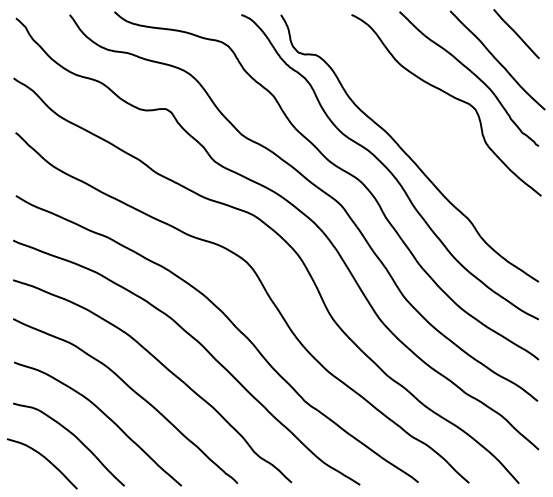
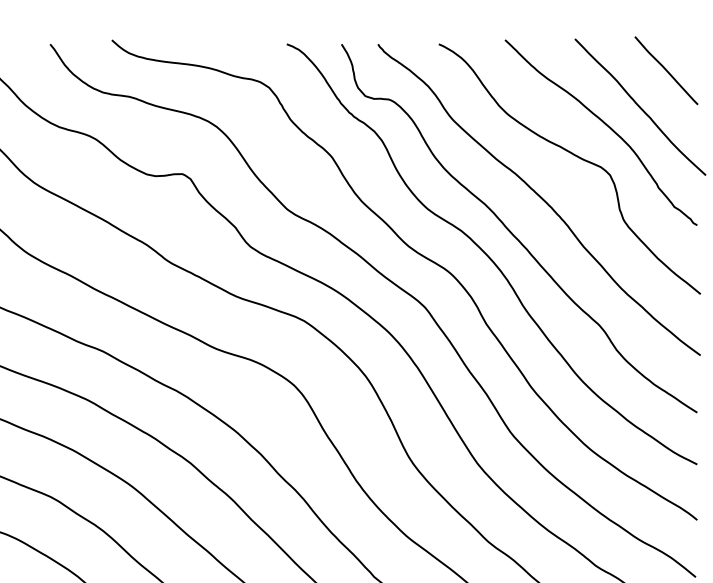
curve: (424, 126) -> (539, 198), added

